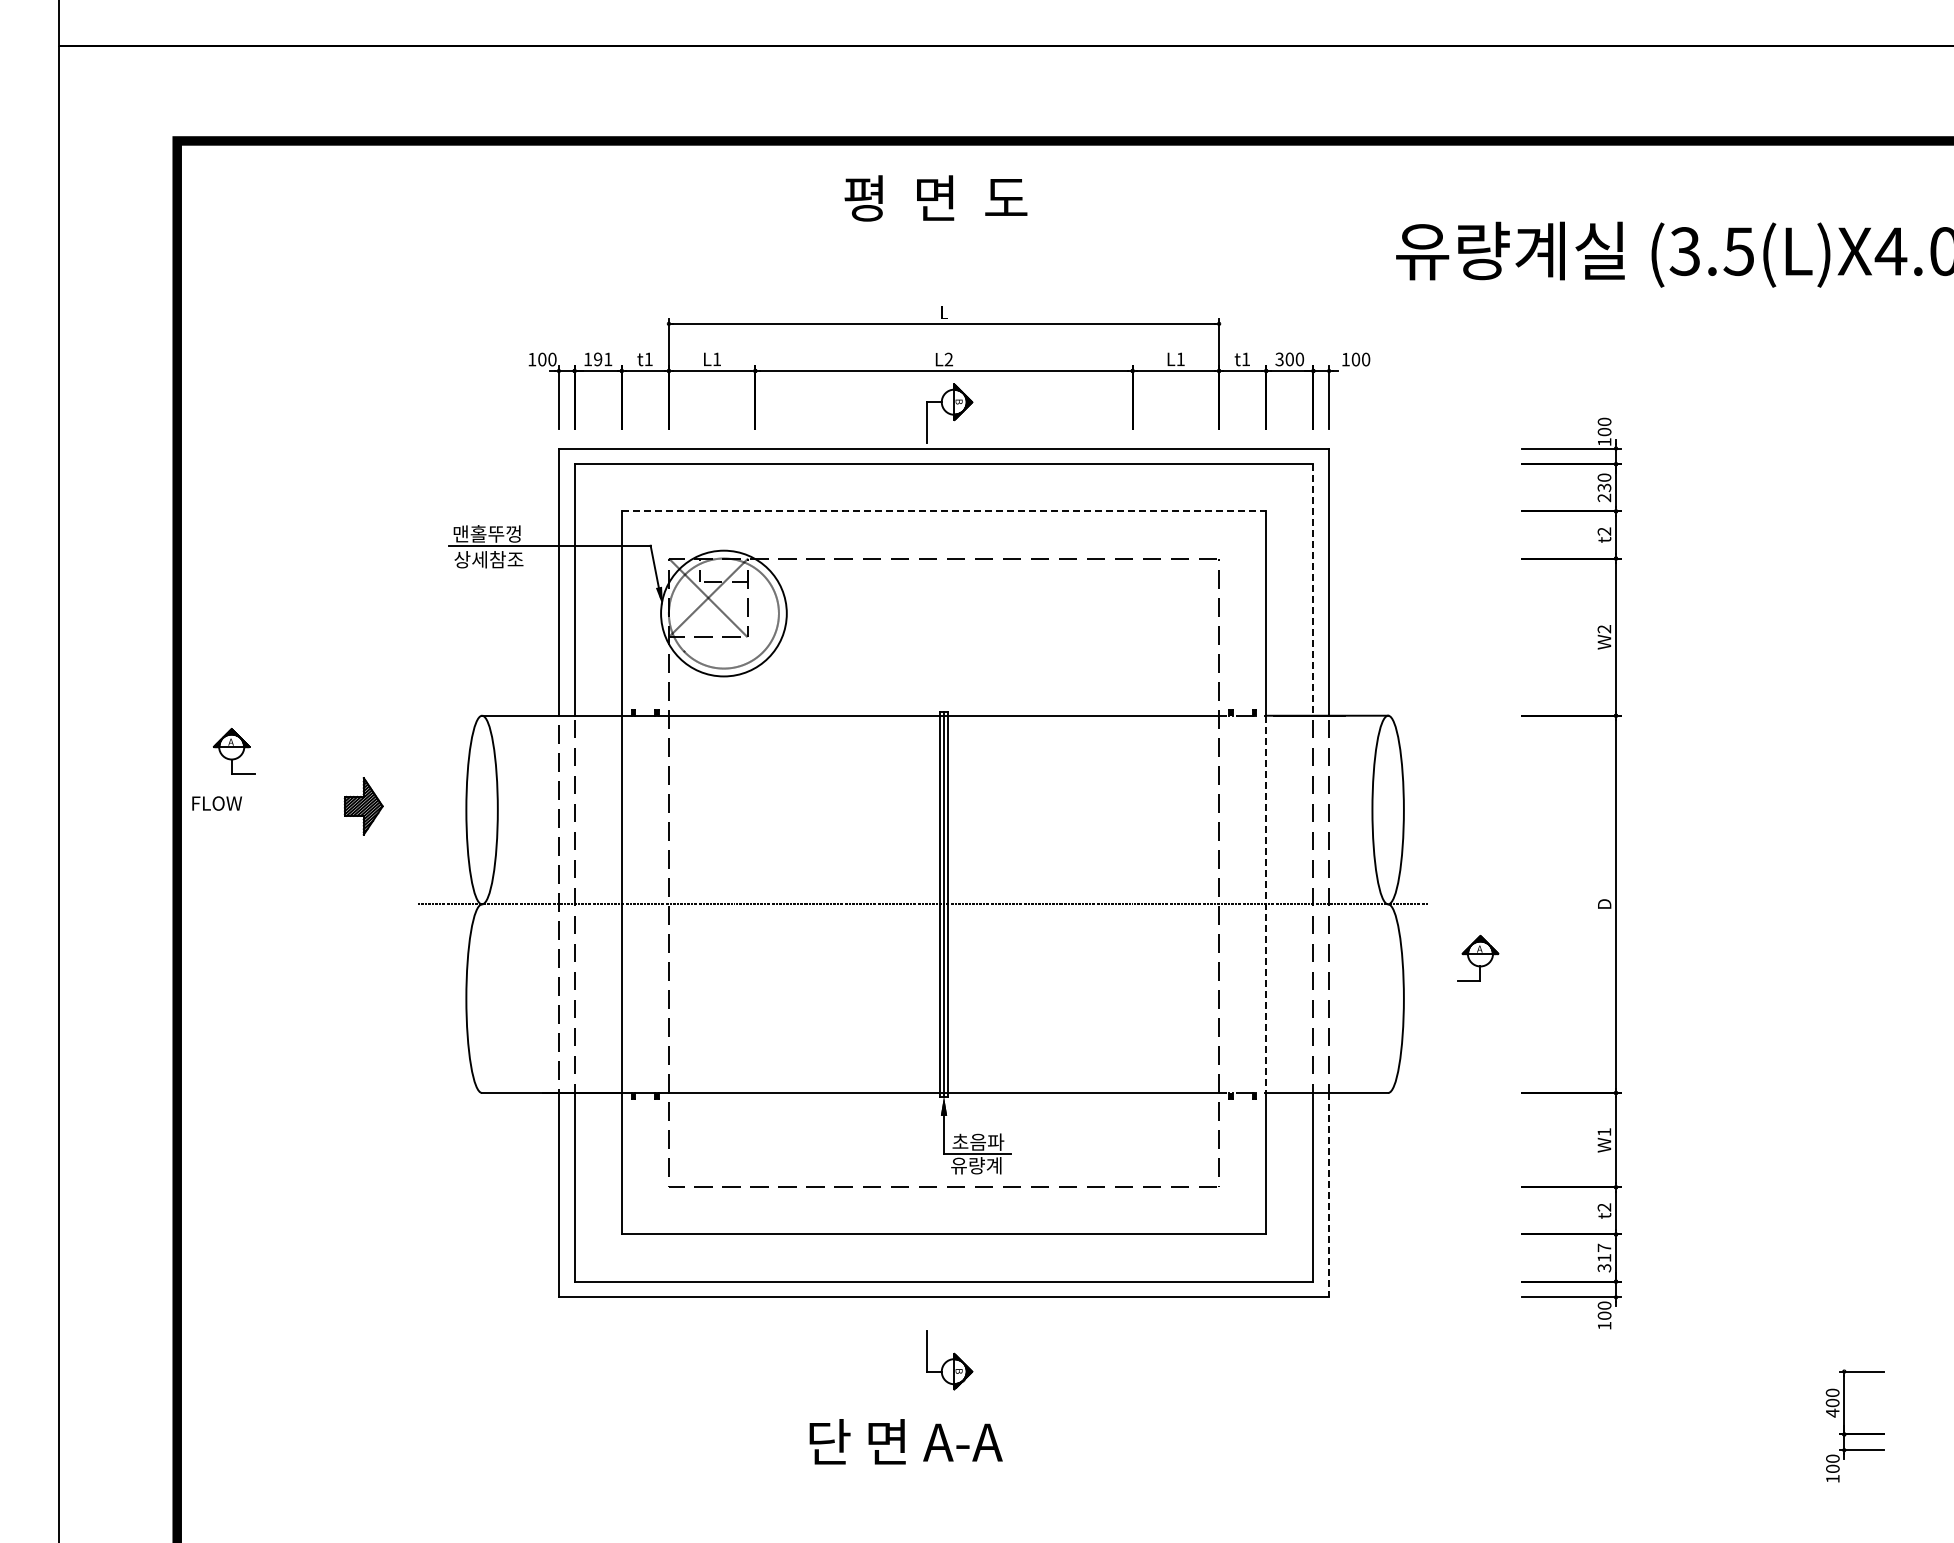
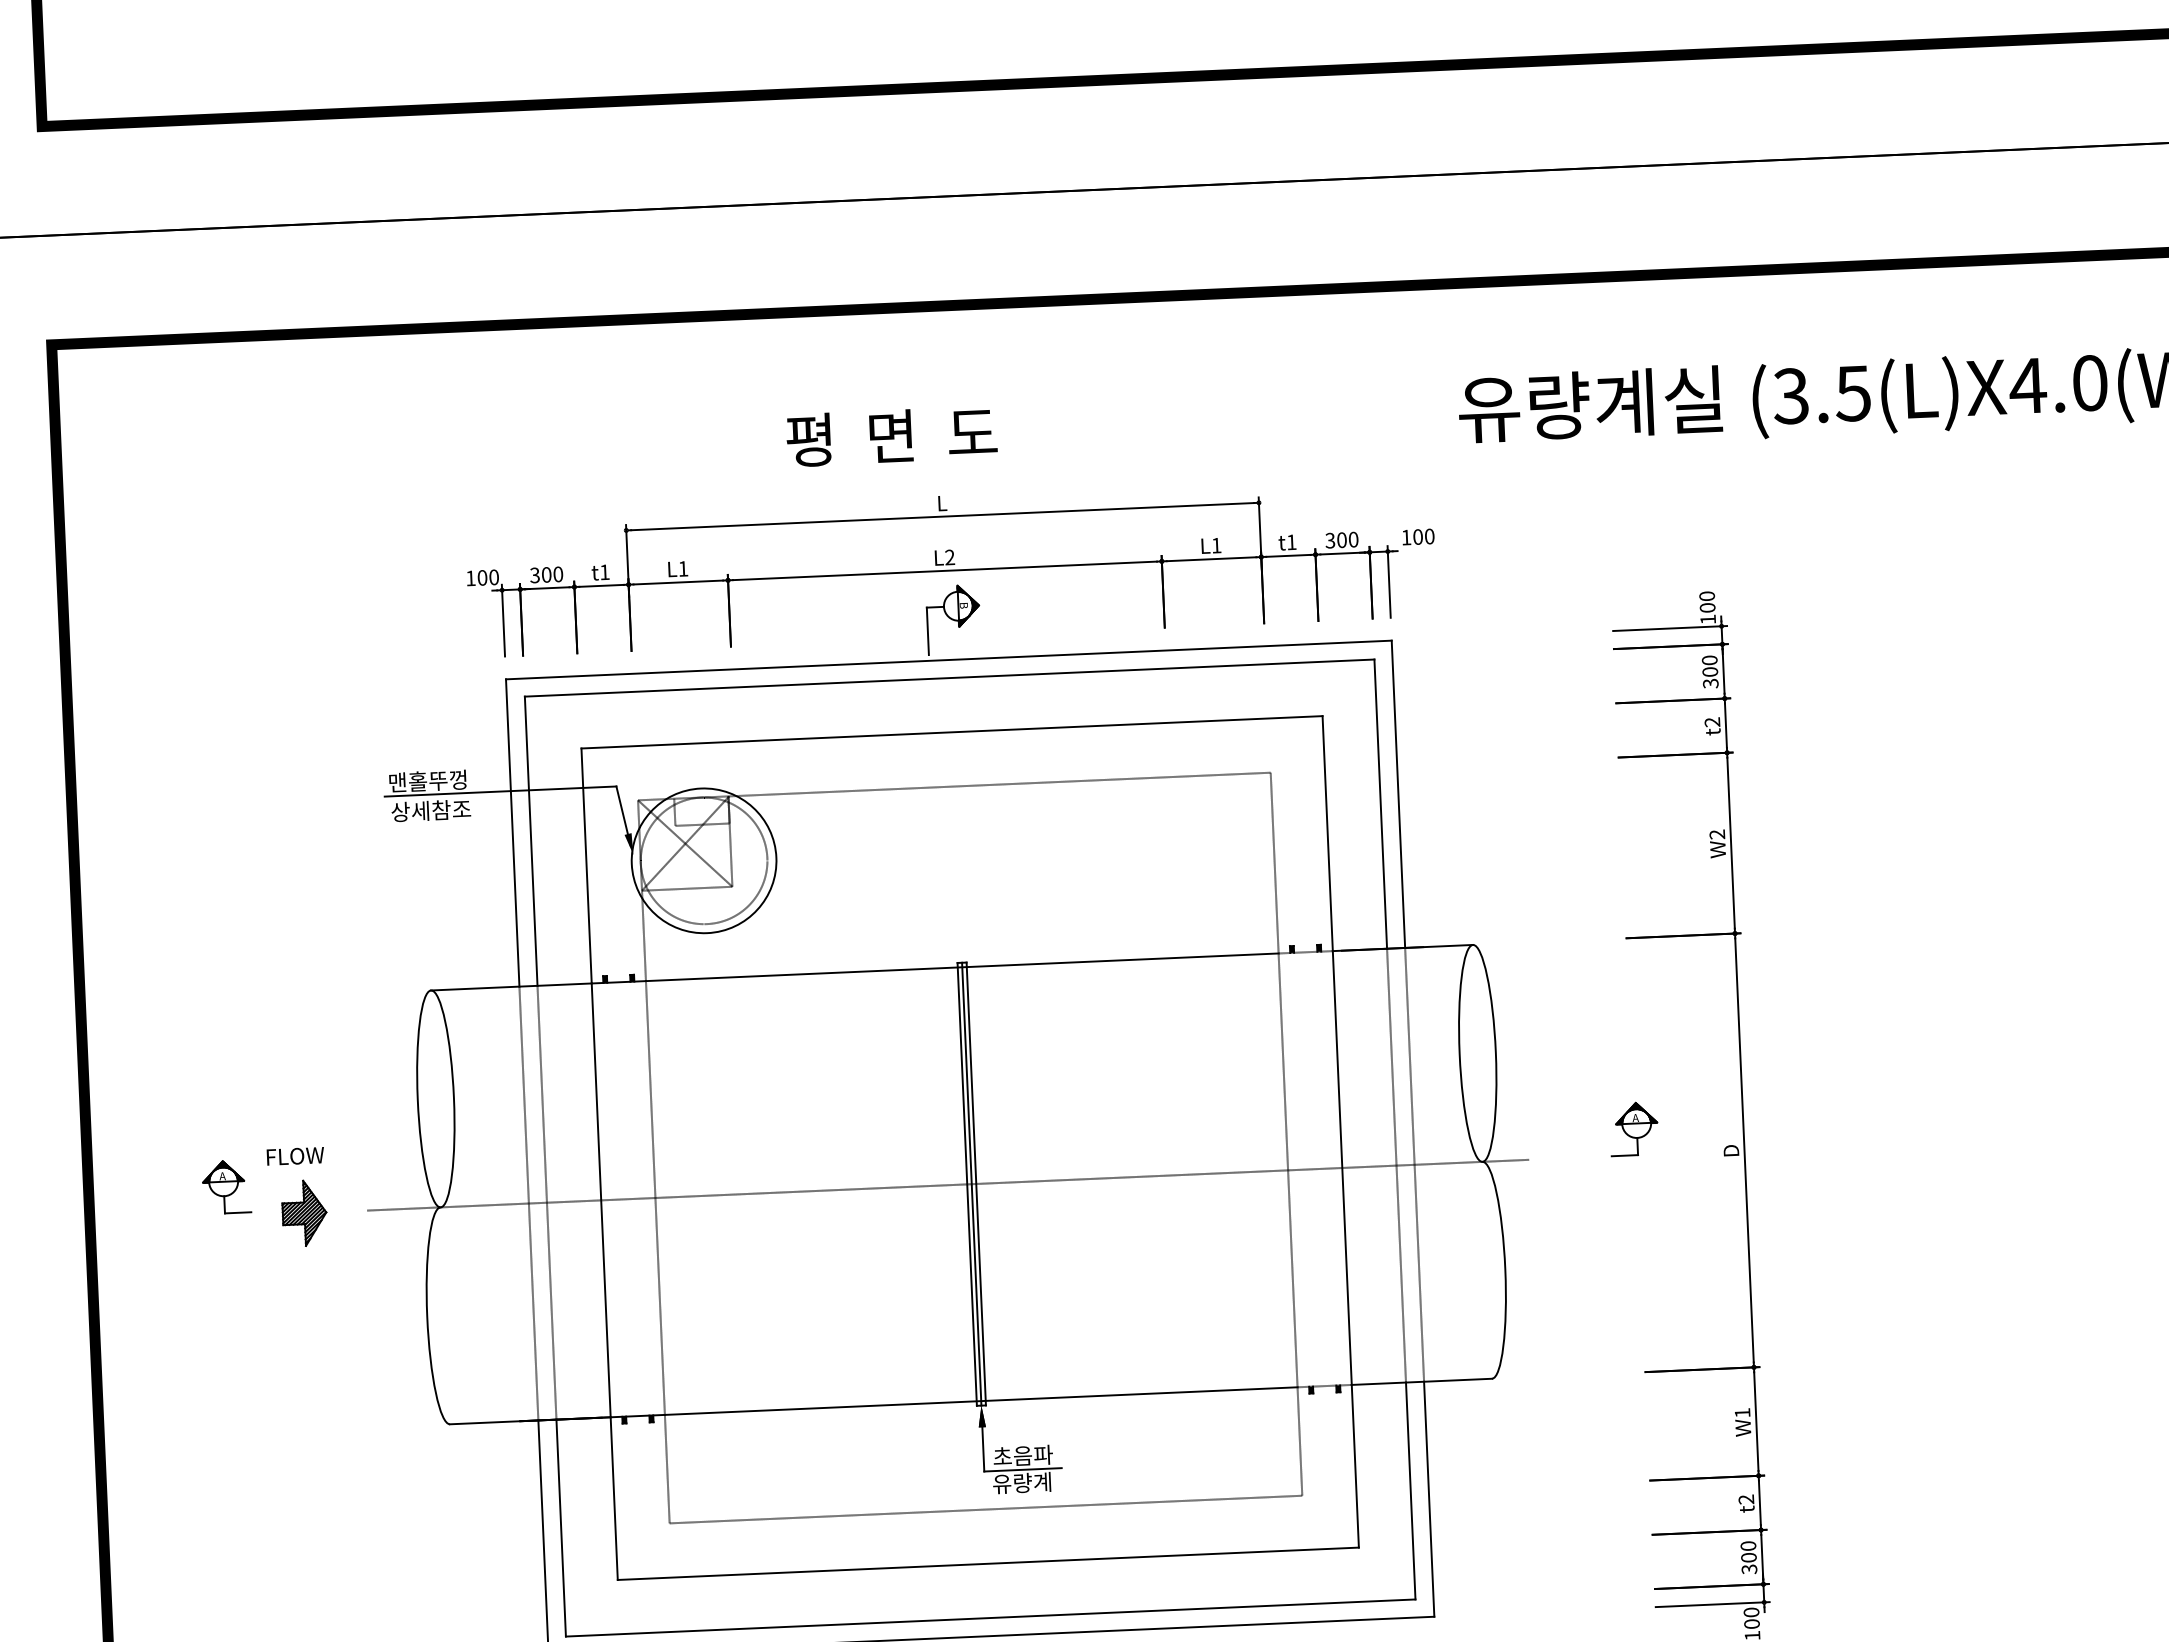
text: (935, 198) -> (891, 436), moved
text: (597, 359) -> (545, 575), 191 -> 300
text: (1604, 492) -> (1710, 677), 230 -> 300
line: (944, 511) -> (952, 732), dashed -> solid
line: (1313, 589) -> (1380, 803), dashed -> solid
part: (234, 751) -> (227, 1186), moved
text: (216, 803) -> (294, 1156), moved
part: (363, 806) -> (304, 1213), moved
line: (1266, 904) -> (1342, 1168), dashed -> solid
part: (1478, 957) -> (1634, 1127), moved
line: (1329, 1195) -> (1429, 1499), dashed -> solid
text: (1604, 1252) -> (1748, 1551), 317 -> 300

